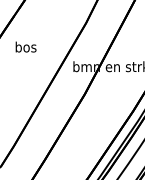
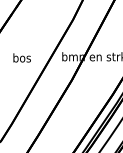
text: (25, 46) -> (21, 57), moved

